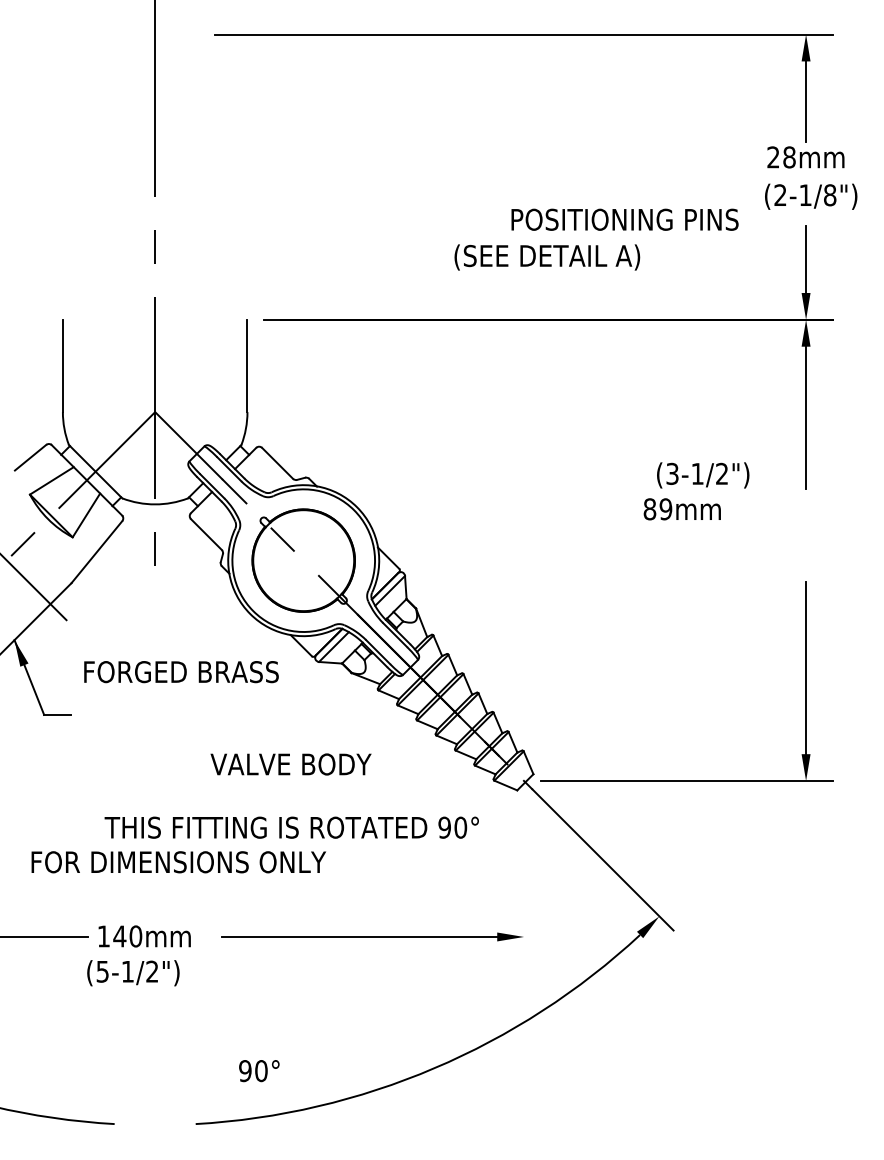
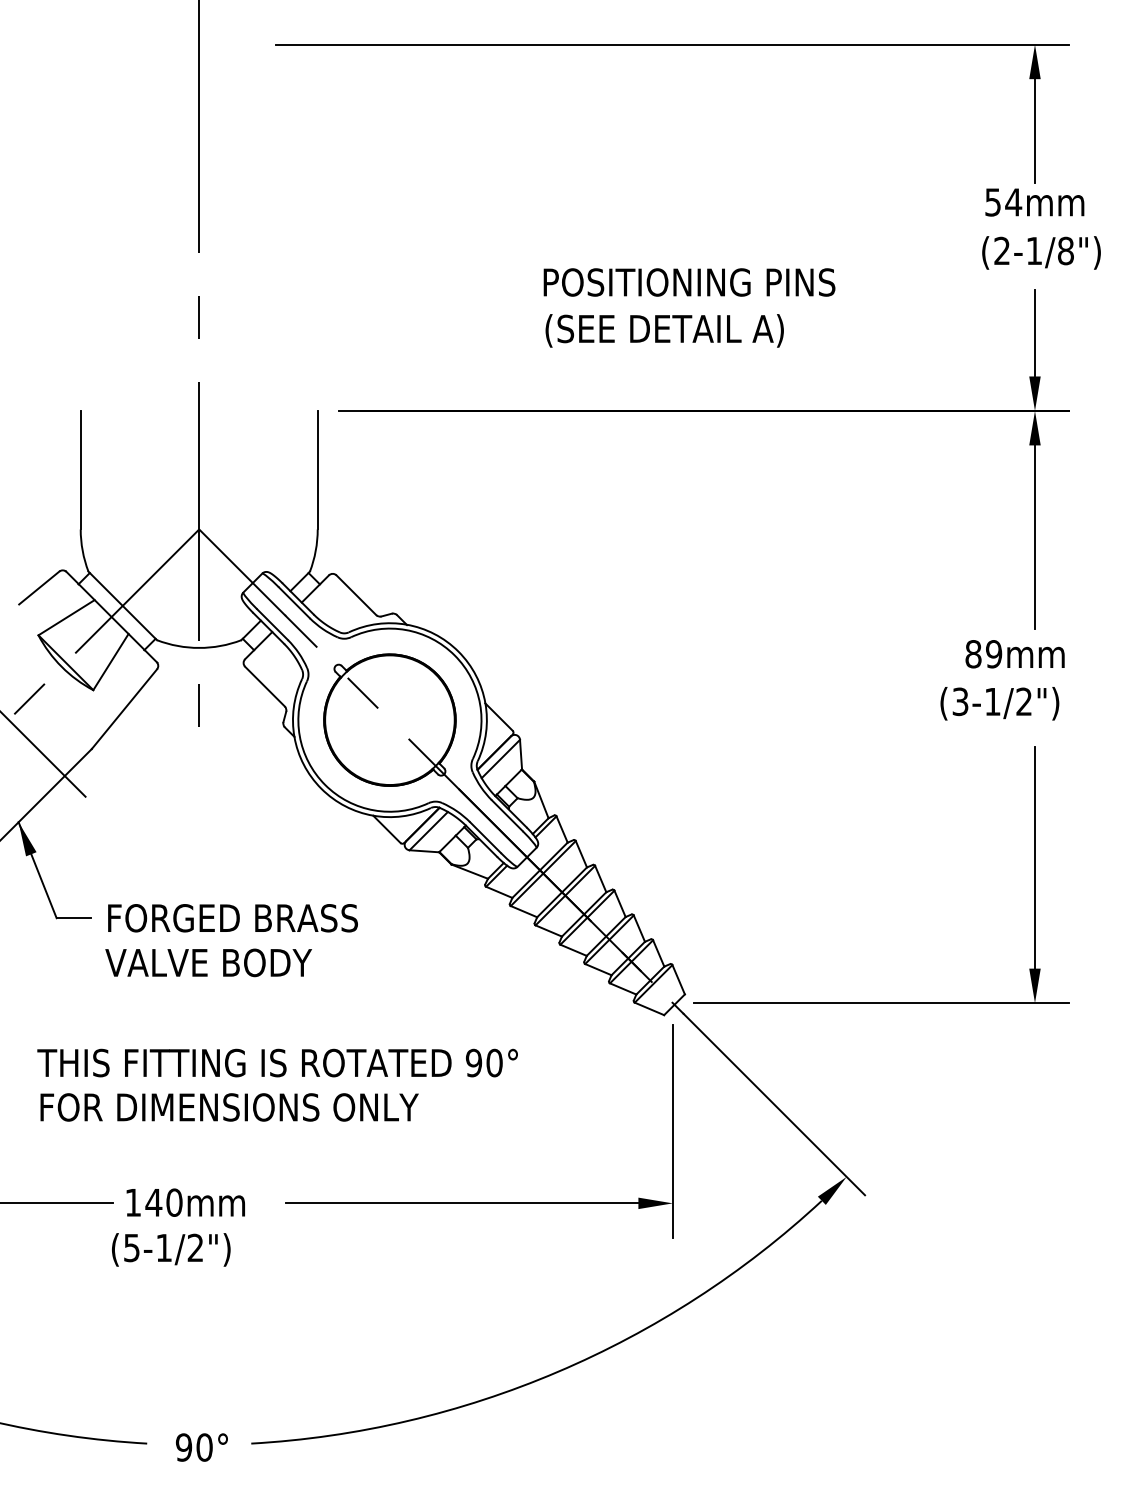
text: (781, 157) -> (1003, 202), 28mm -> 54mm
text: (625, 219) -> (689, 282), moved
text: (547, 257) -> (664, 330), moved
text: (702, 475) -> (999, 703), moved
text: (681, 509) -> (1014, 654), moved
text: (181, 672) -> (232, 918), moved
text: (290, 764) -> (208, 962), moved
text: (291, 827) -> (277, 1062), moved
line: (523, 880) -> (672, 1130), added
text: (258, 1071) -> (201, 1447), moved

